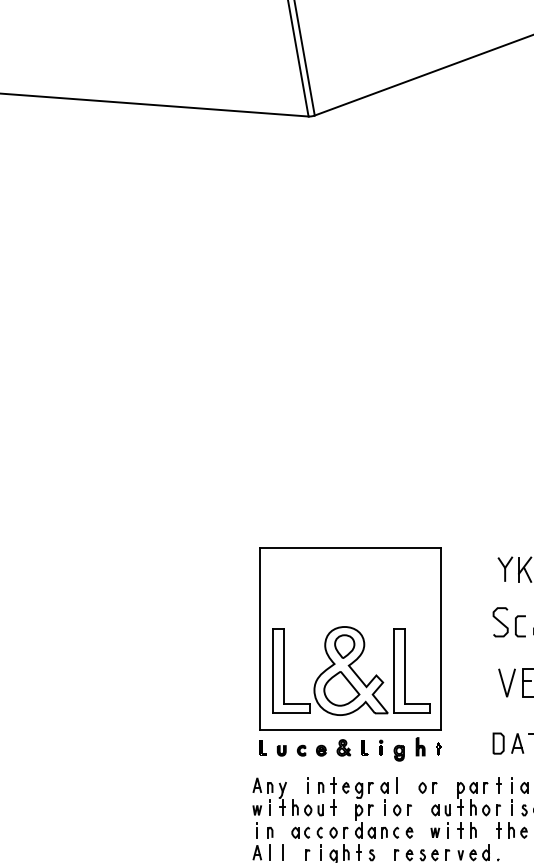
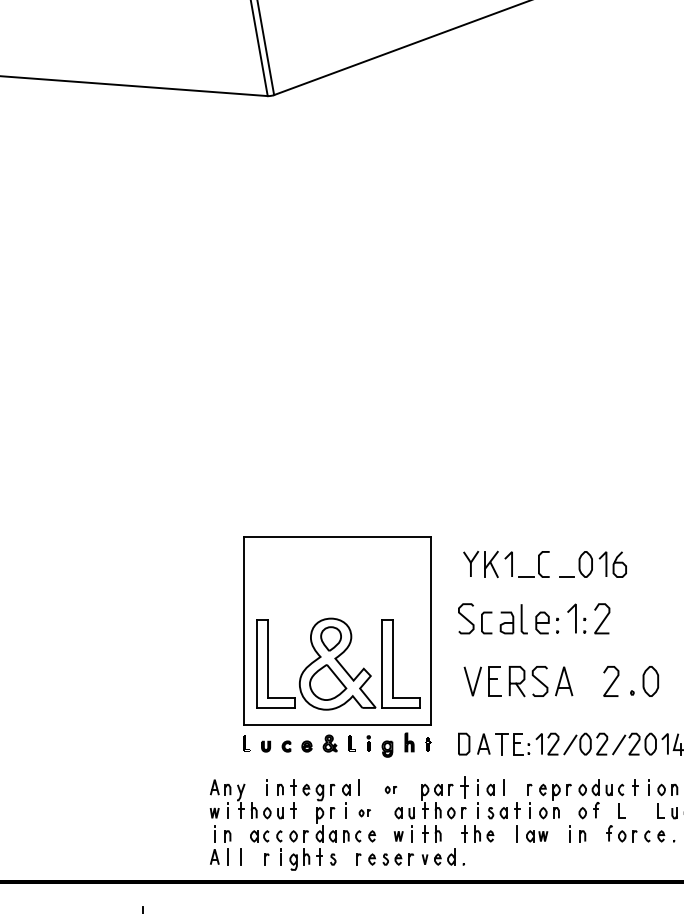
part: (350, 653) -> (337, 646), moved
part: (498, 785) -> (464, 787), size x1.4
part: (427, 787) -> (390, 789), size x0.6
part: (402, 810) -> (364, 813), size x0.6

